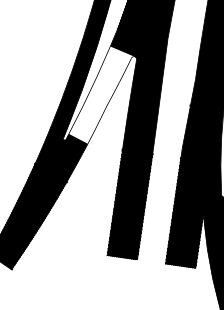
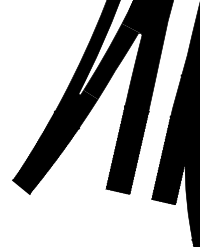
fill: (101, 94) -> (111, 61), added

